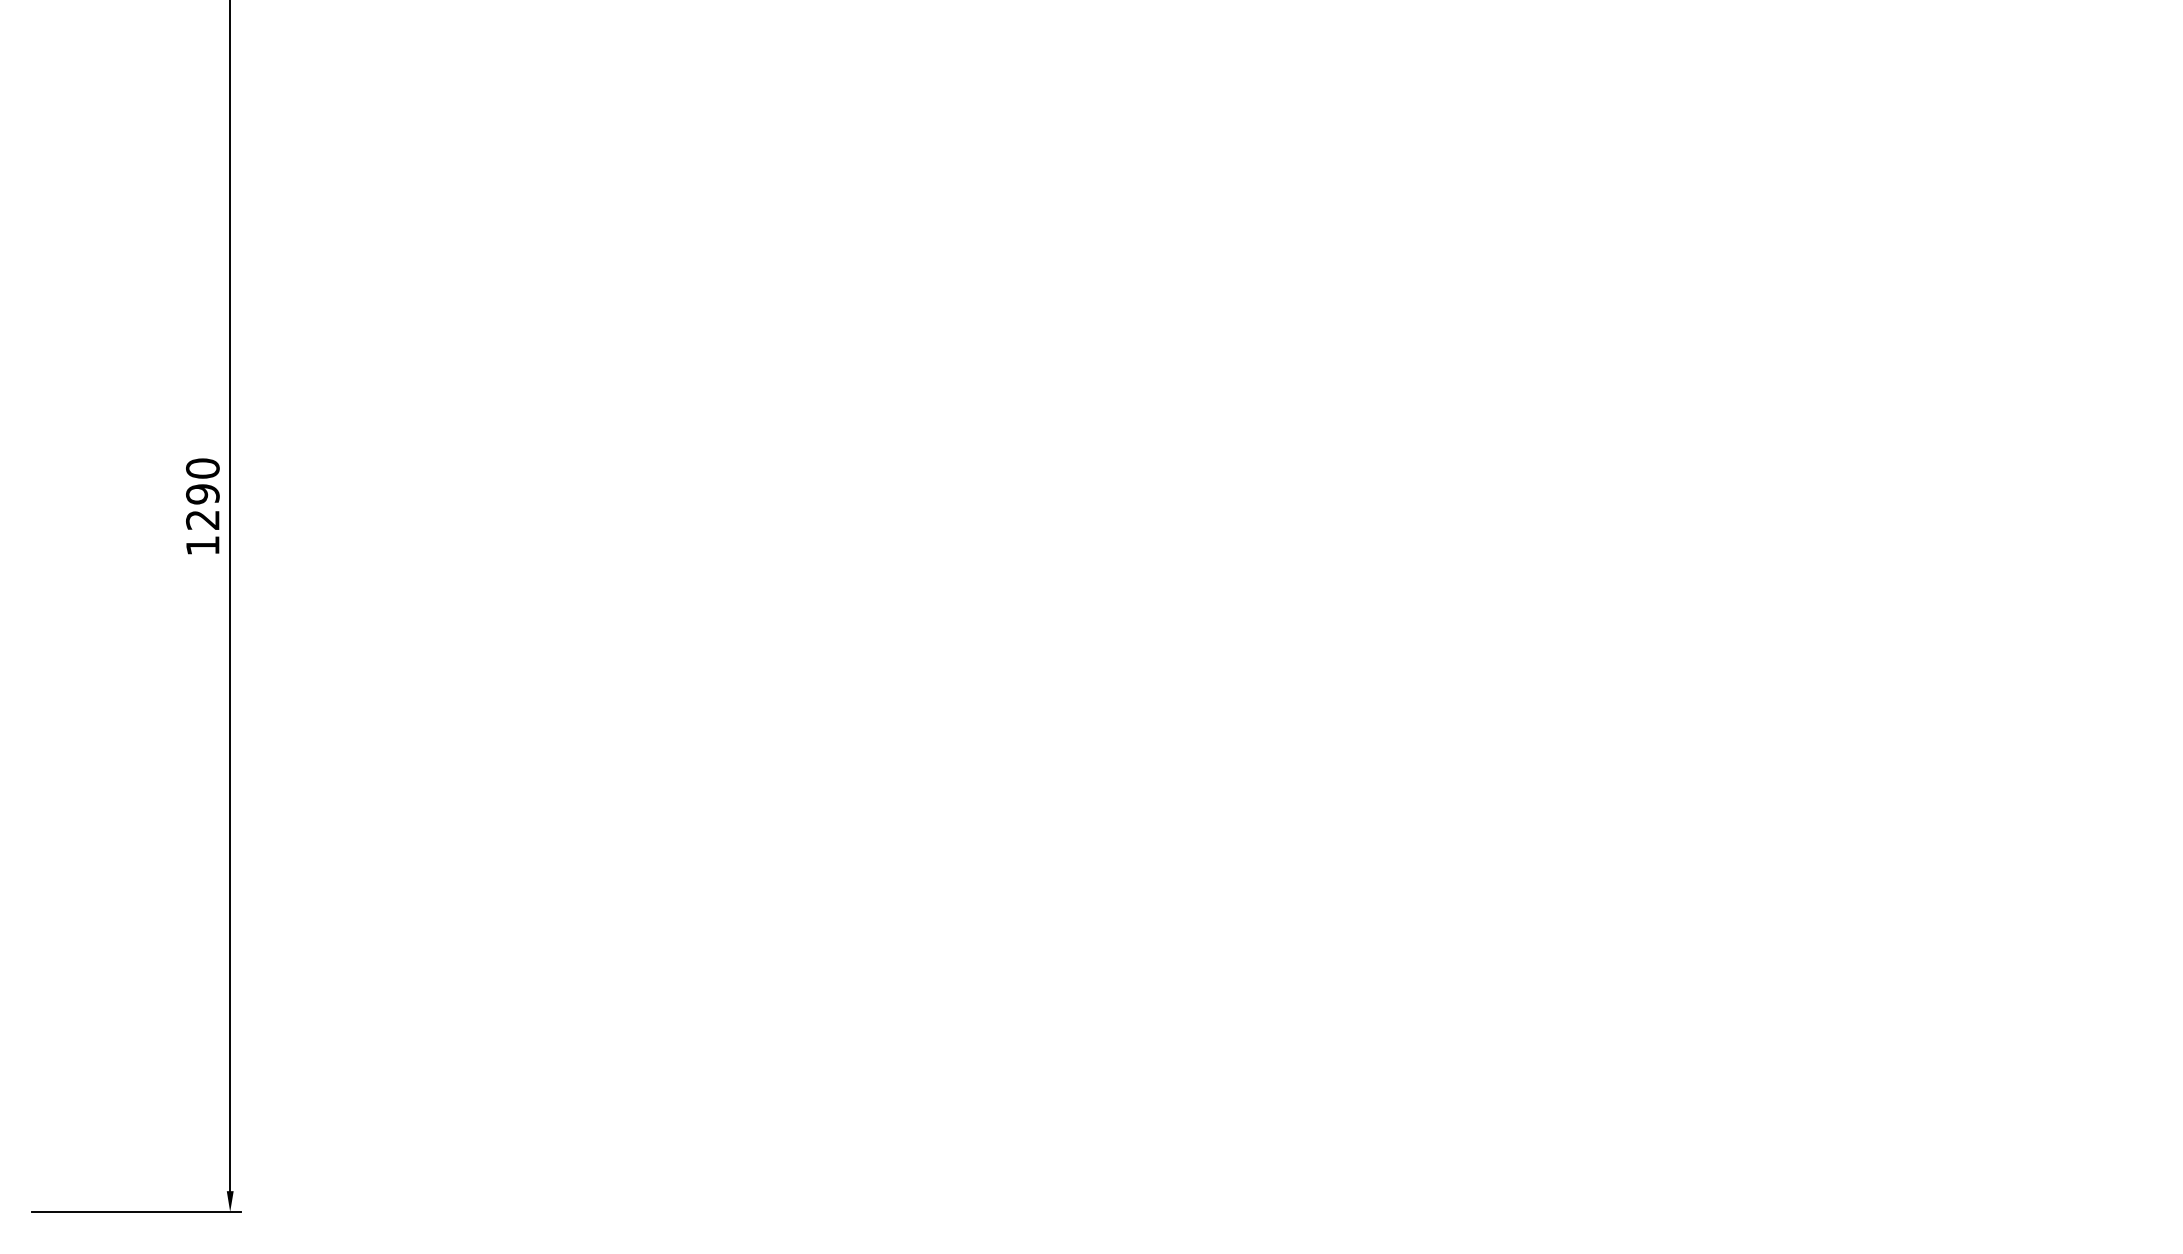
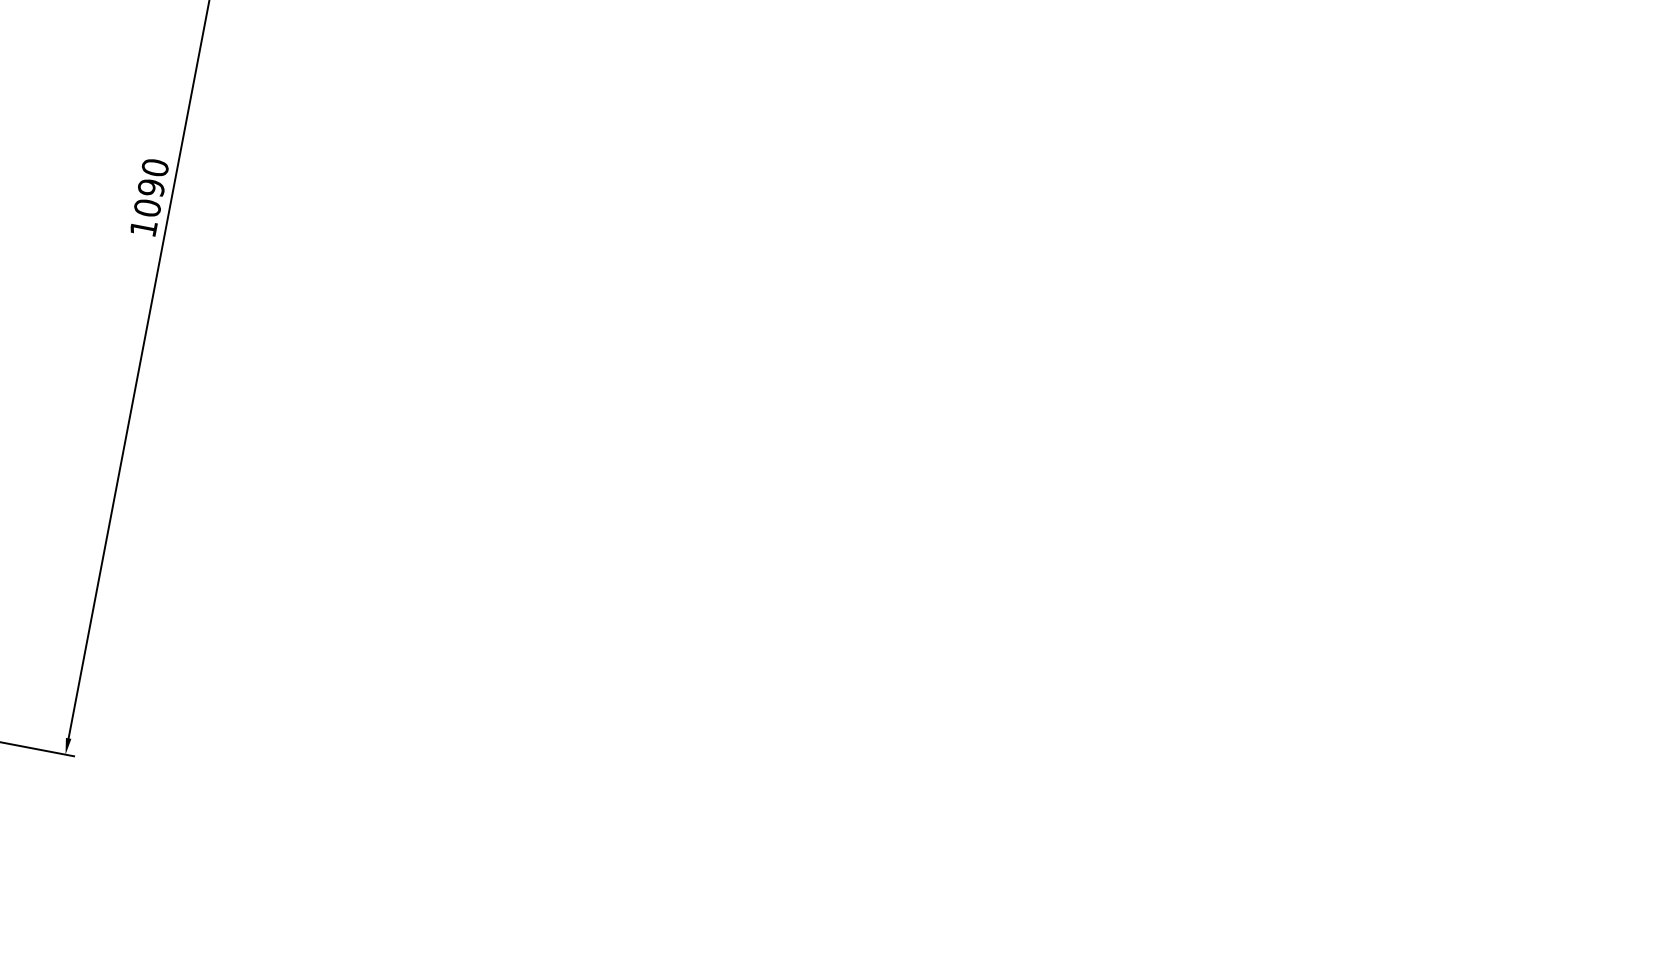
text: (202, 519) -> (147, 207), 1290 -> 1090

